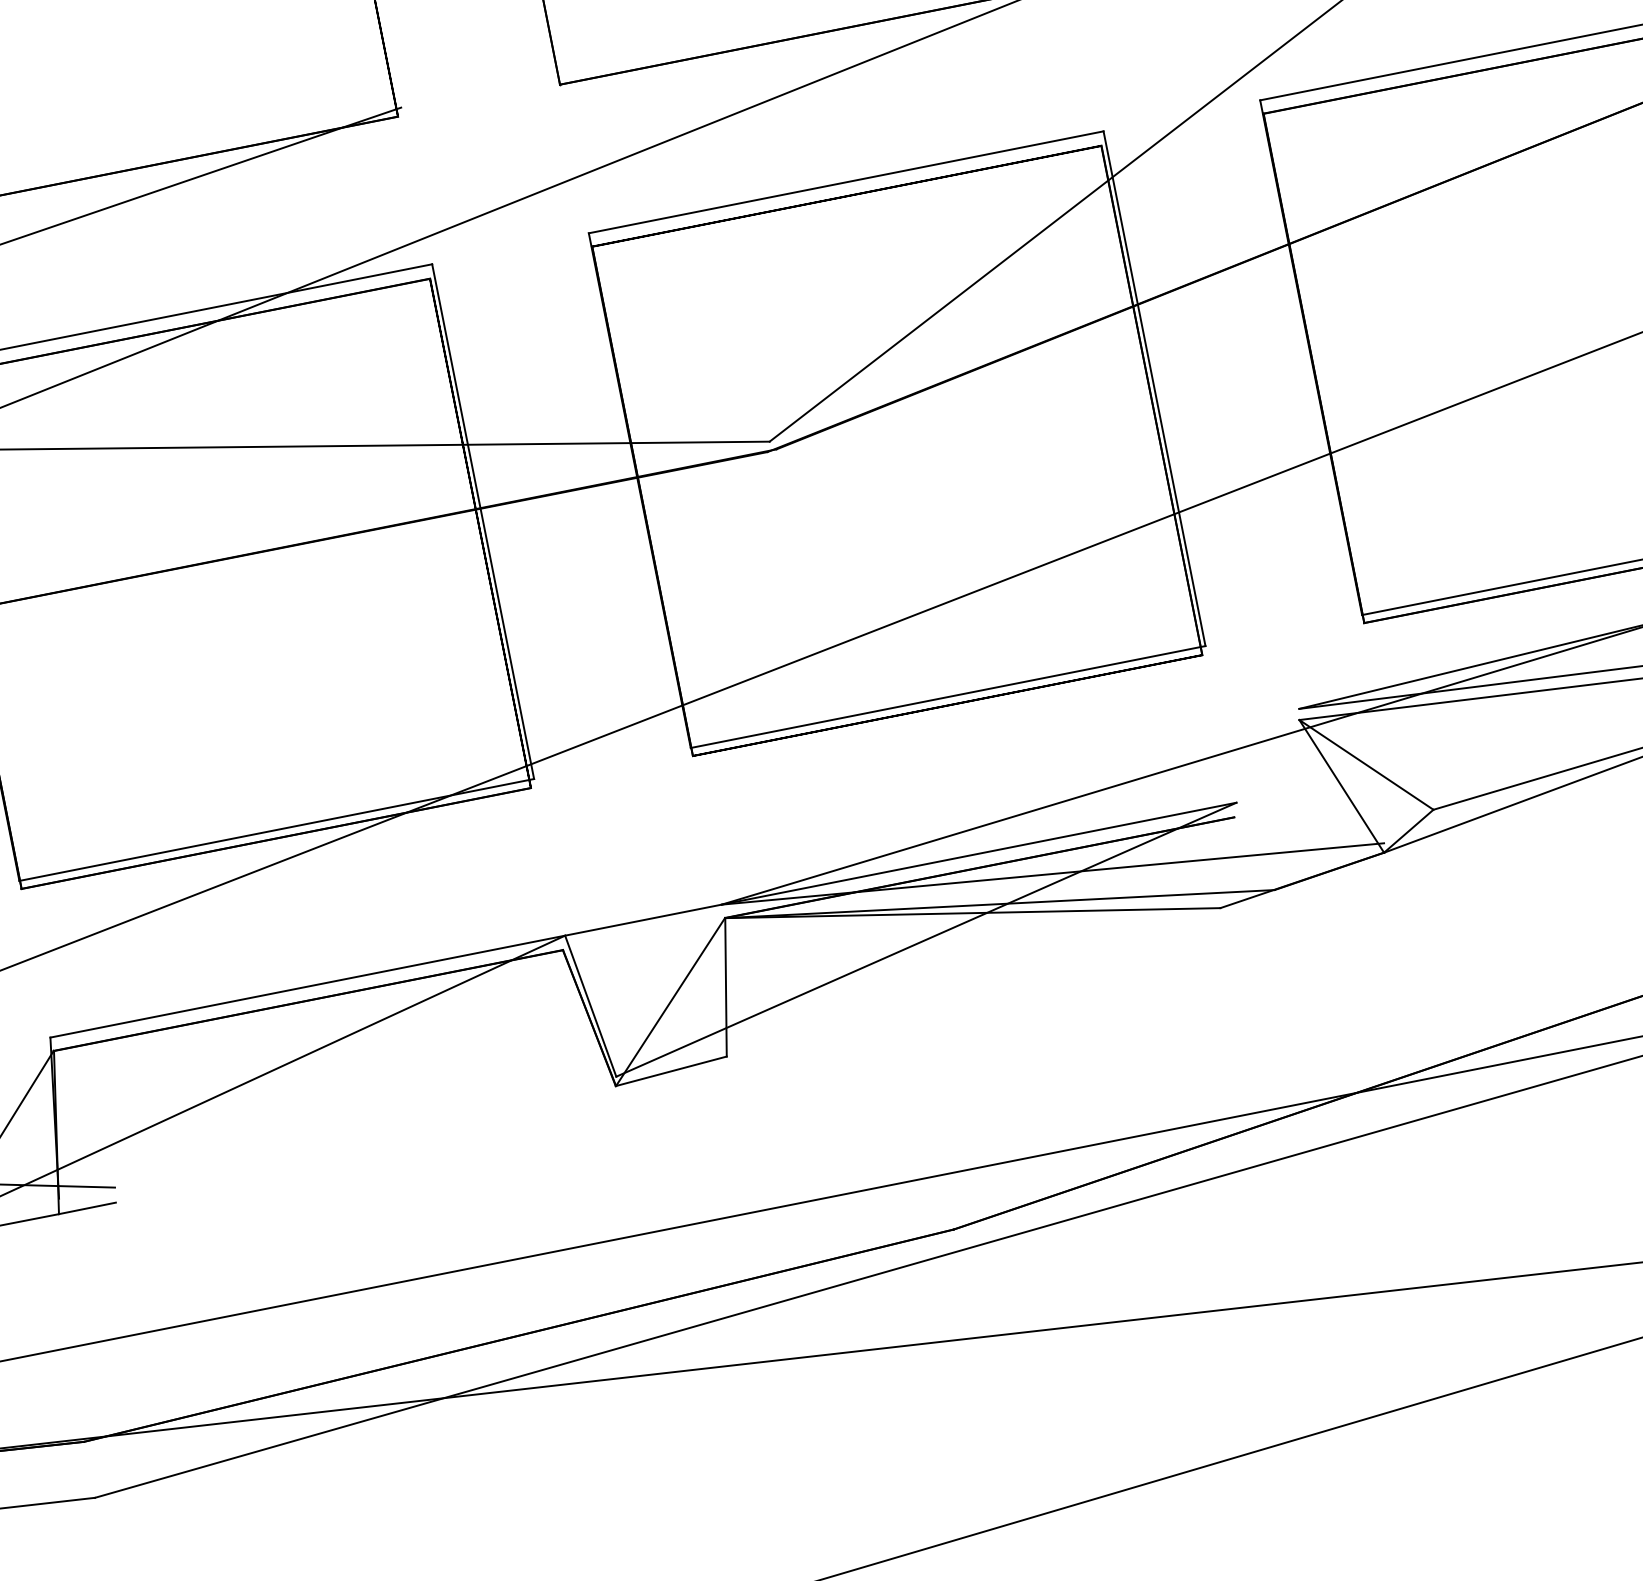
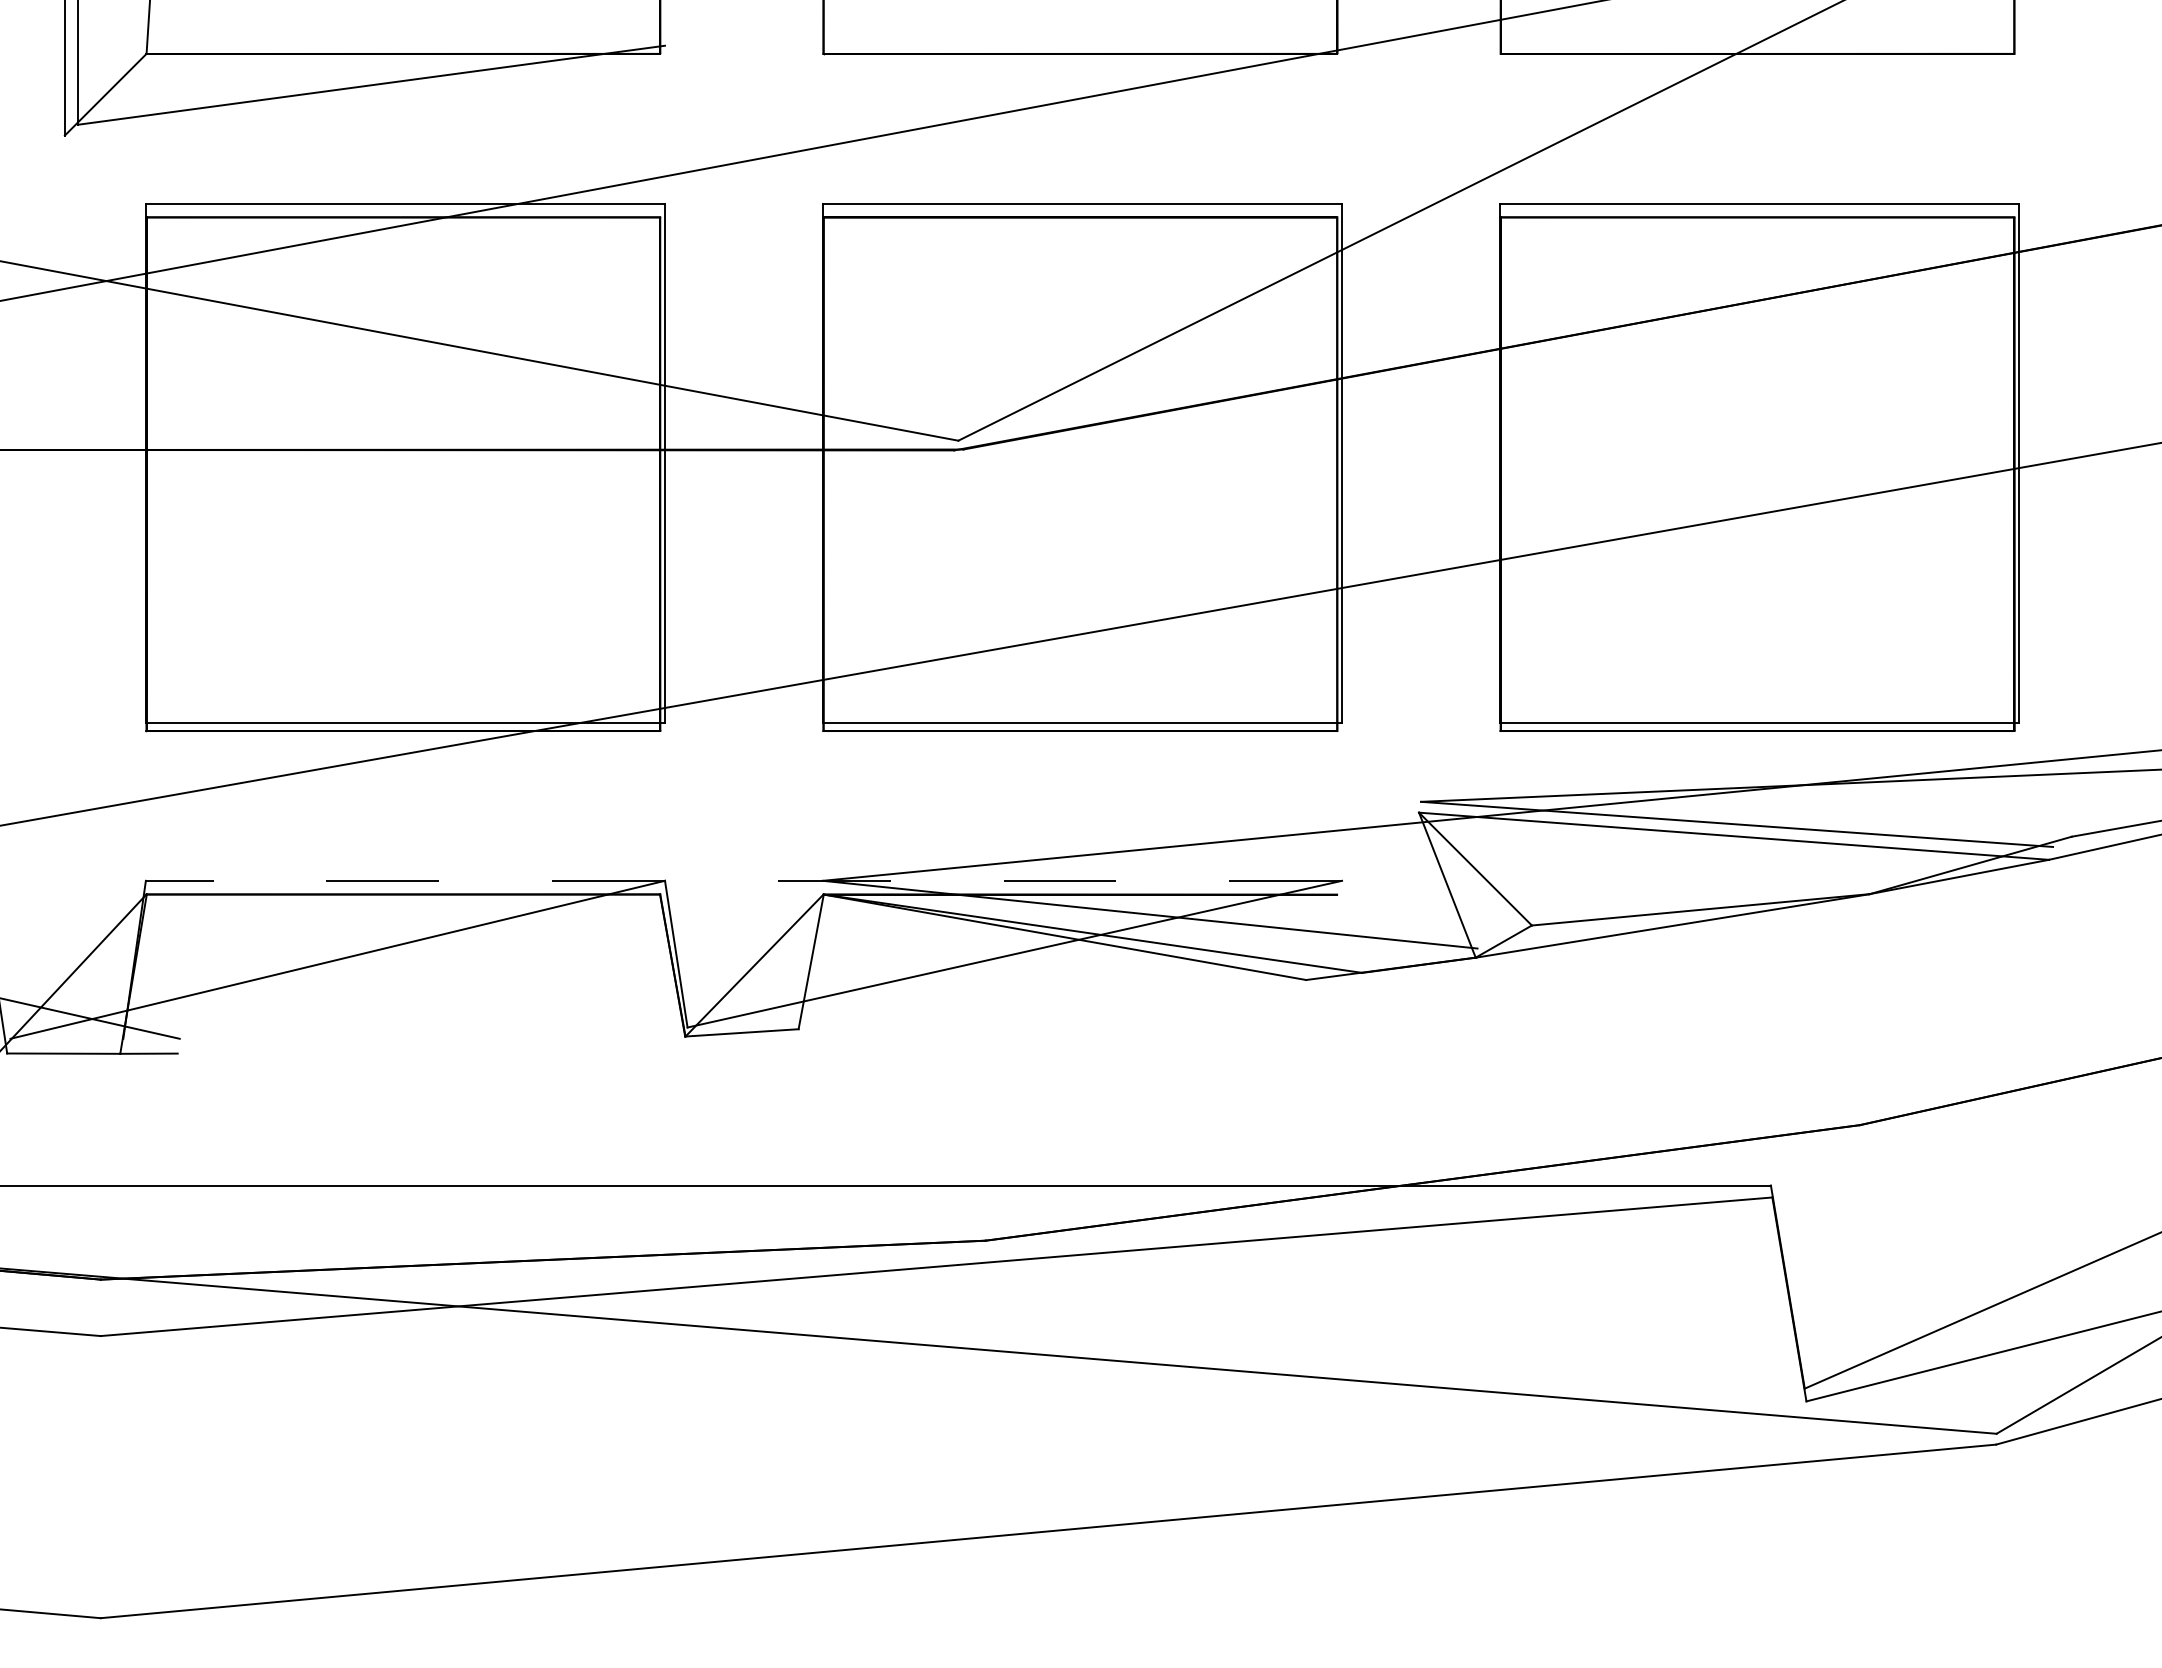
line: (642, 919) -> (743, 880), solid -> dashed

